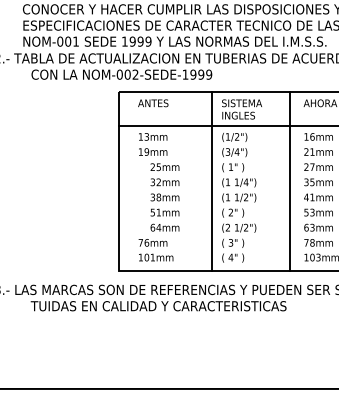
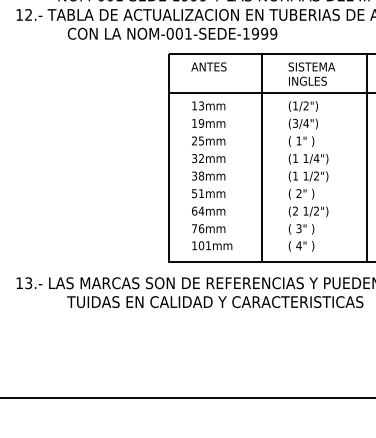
text: (135, 74) -> (188, 33), NOM-002-SEDE-1999 -> NOM-001-SEDE-1999
line: (212, 181) -> (262, 157), moved
text: (164, 197) -> (208, 176), moved

